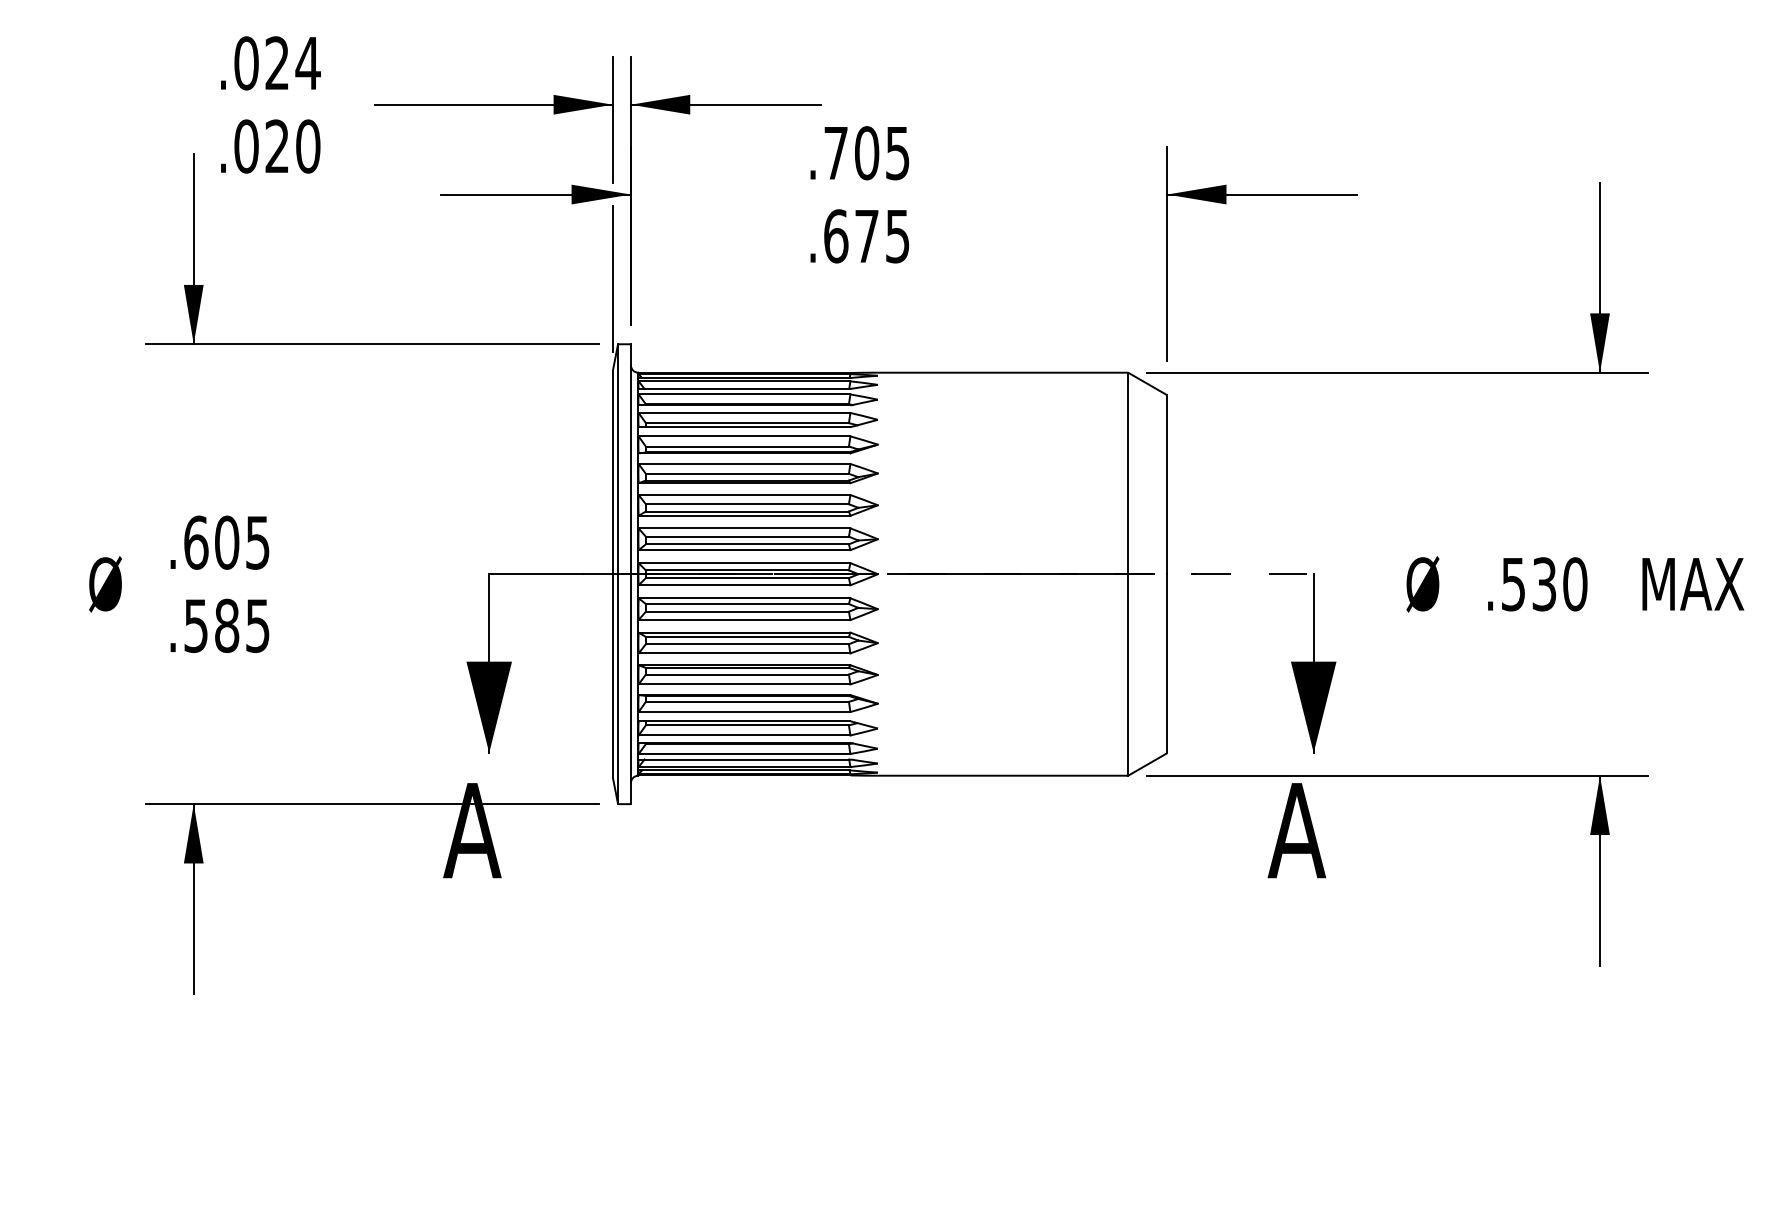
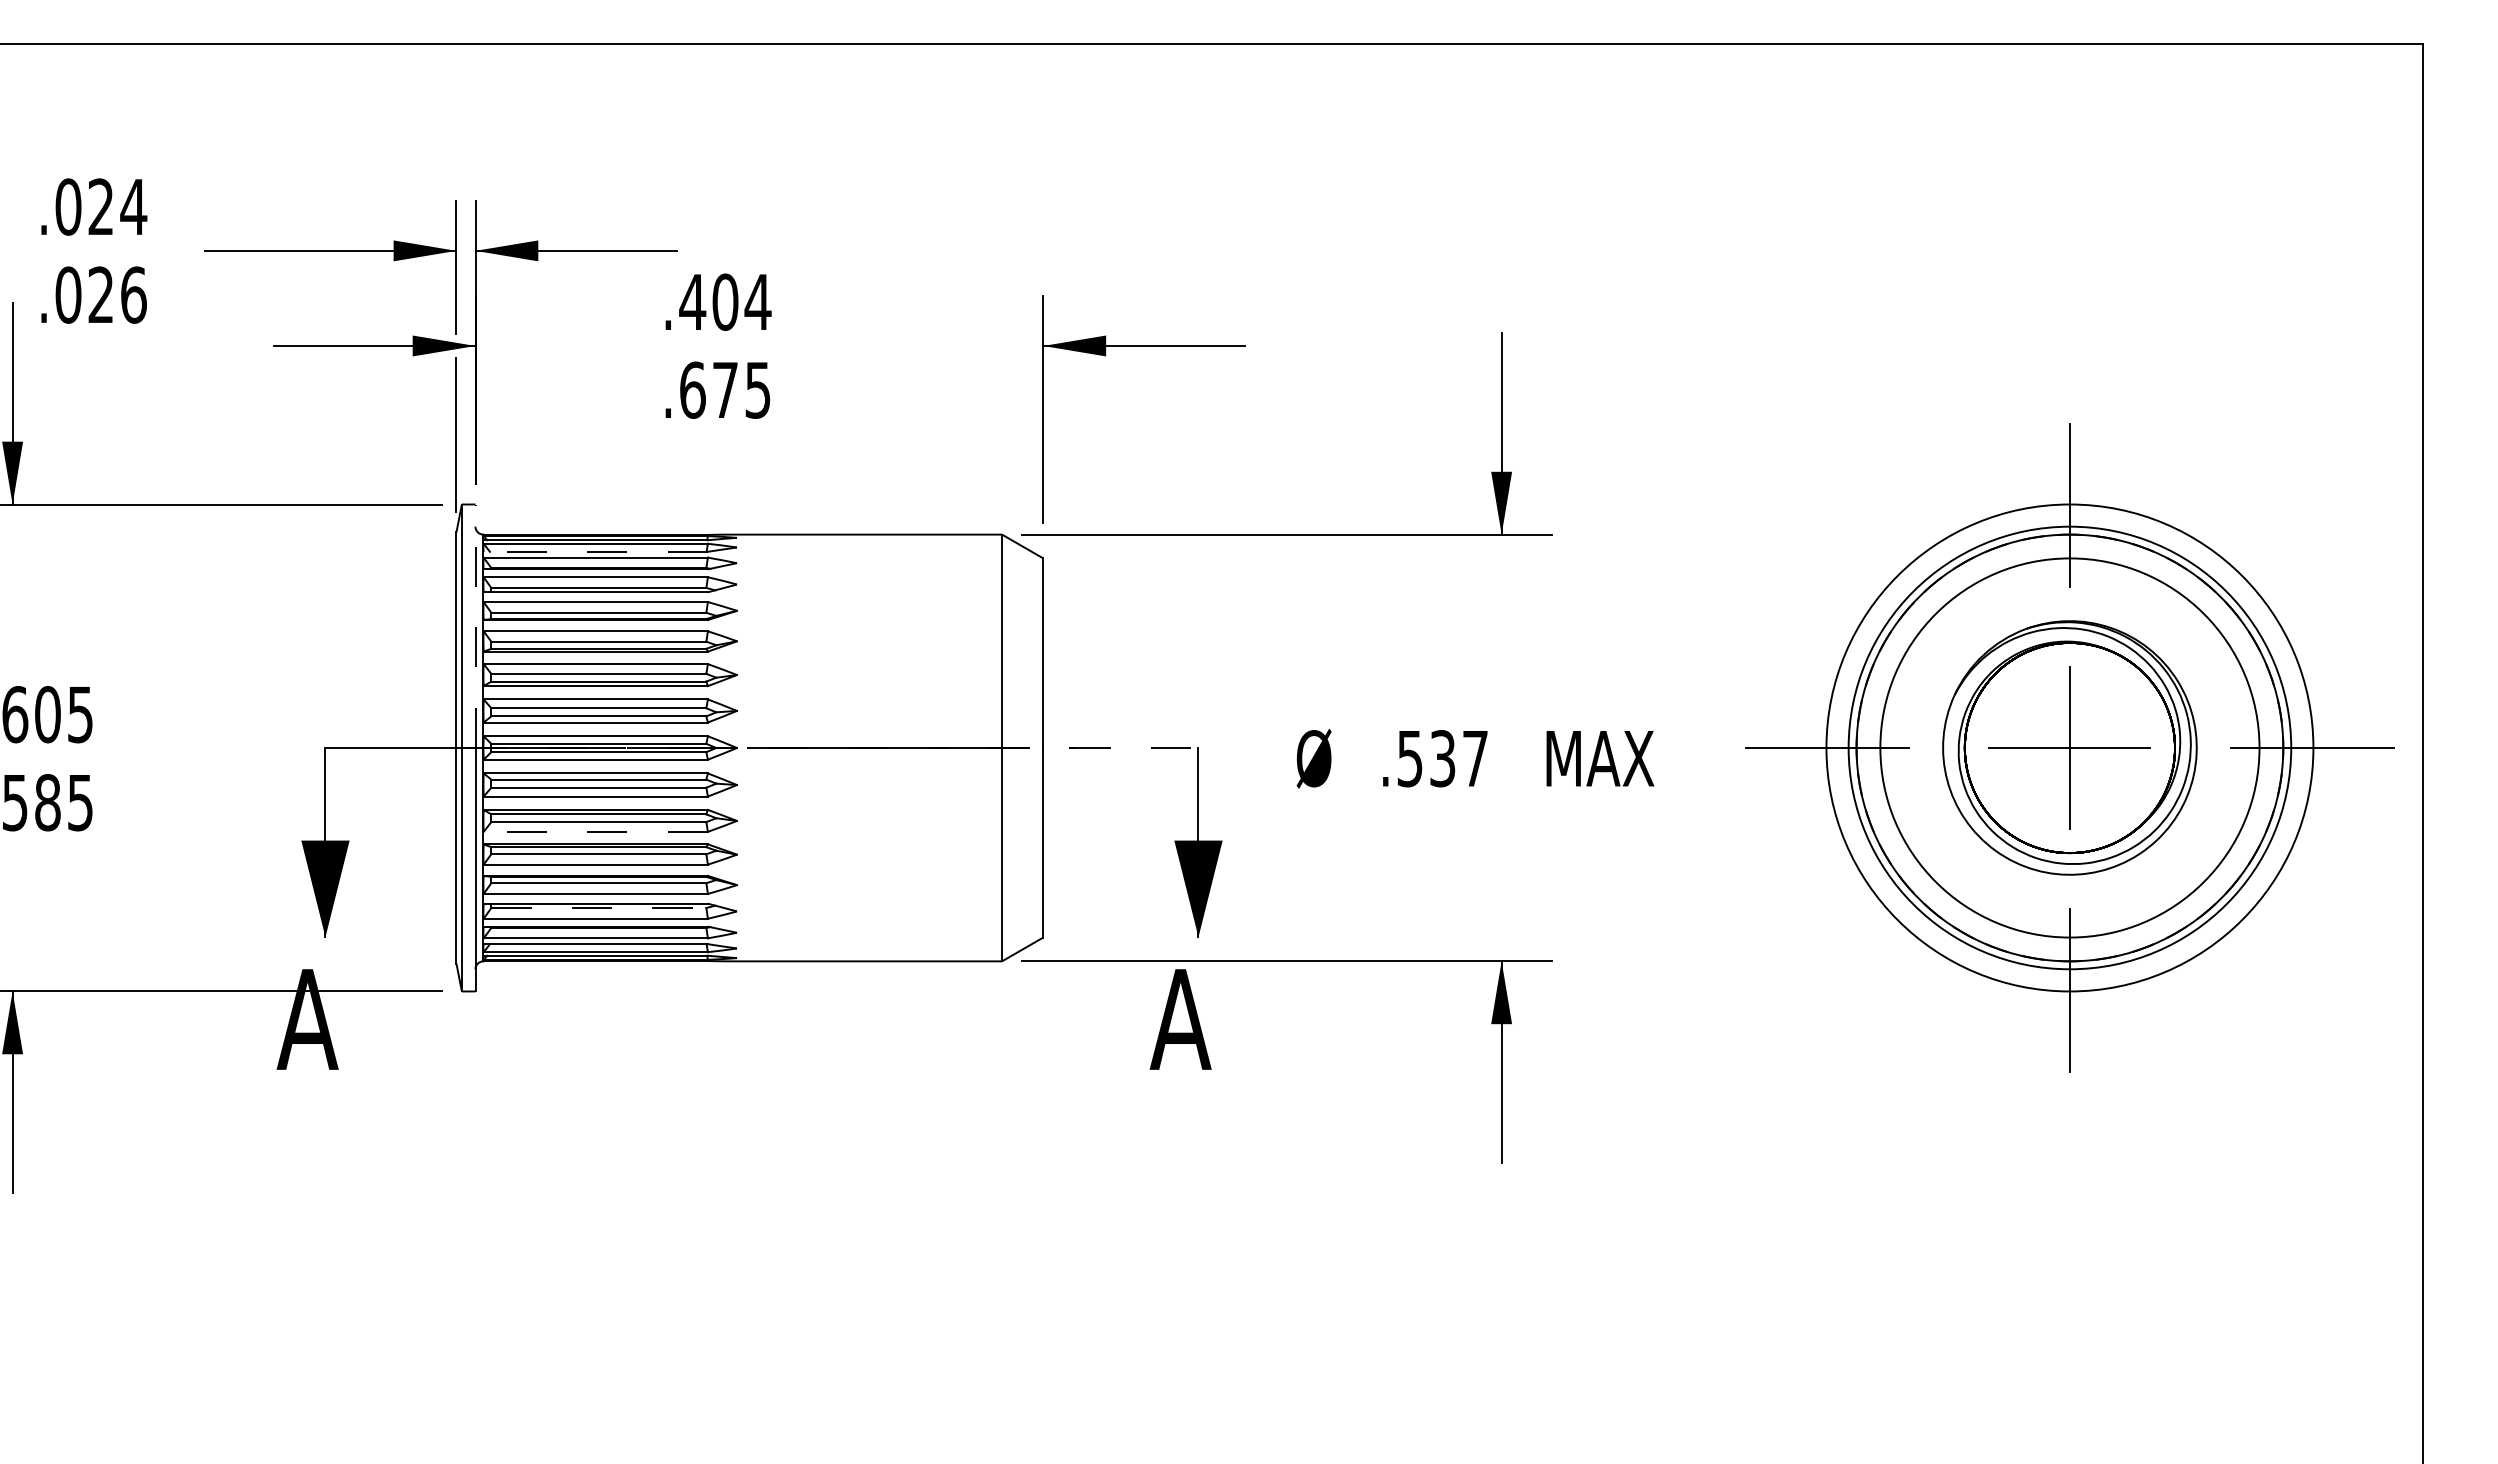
text: (307, 145) -> (133, 294), .020 -> .026
text: (867, 153) -> (725, 302), .705 -> .404
line: (744, 388) -> (595, 551), solid -> dashed
line: (630, 459) -> (475, 626), solid -> dashed
text: (1575, 584) -> (1475, 758), .530 -> .537
line: (744, 653) -> (595, 831), solid -> dashed
line: (747, 725) -> (598, 908), solid -> dashed

